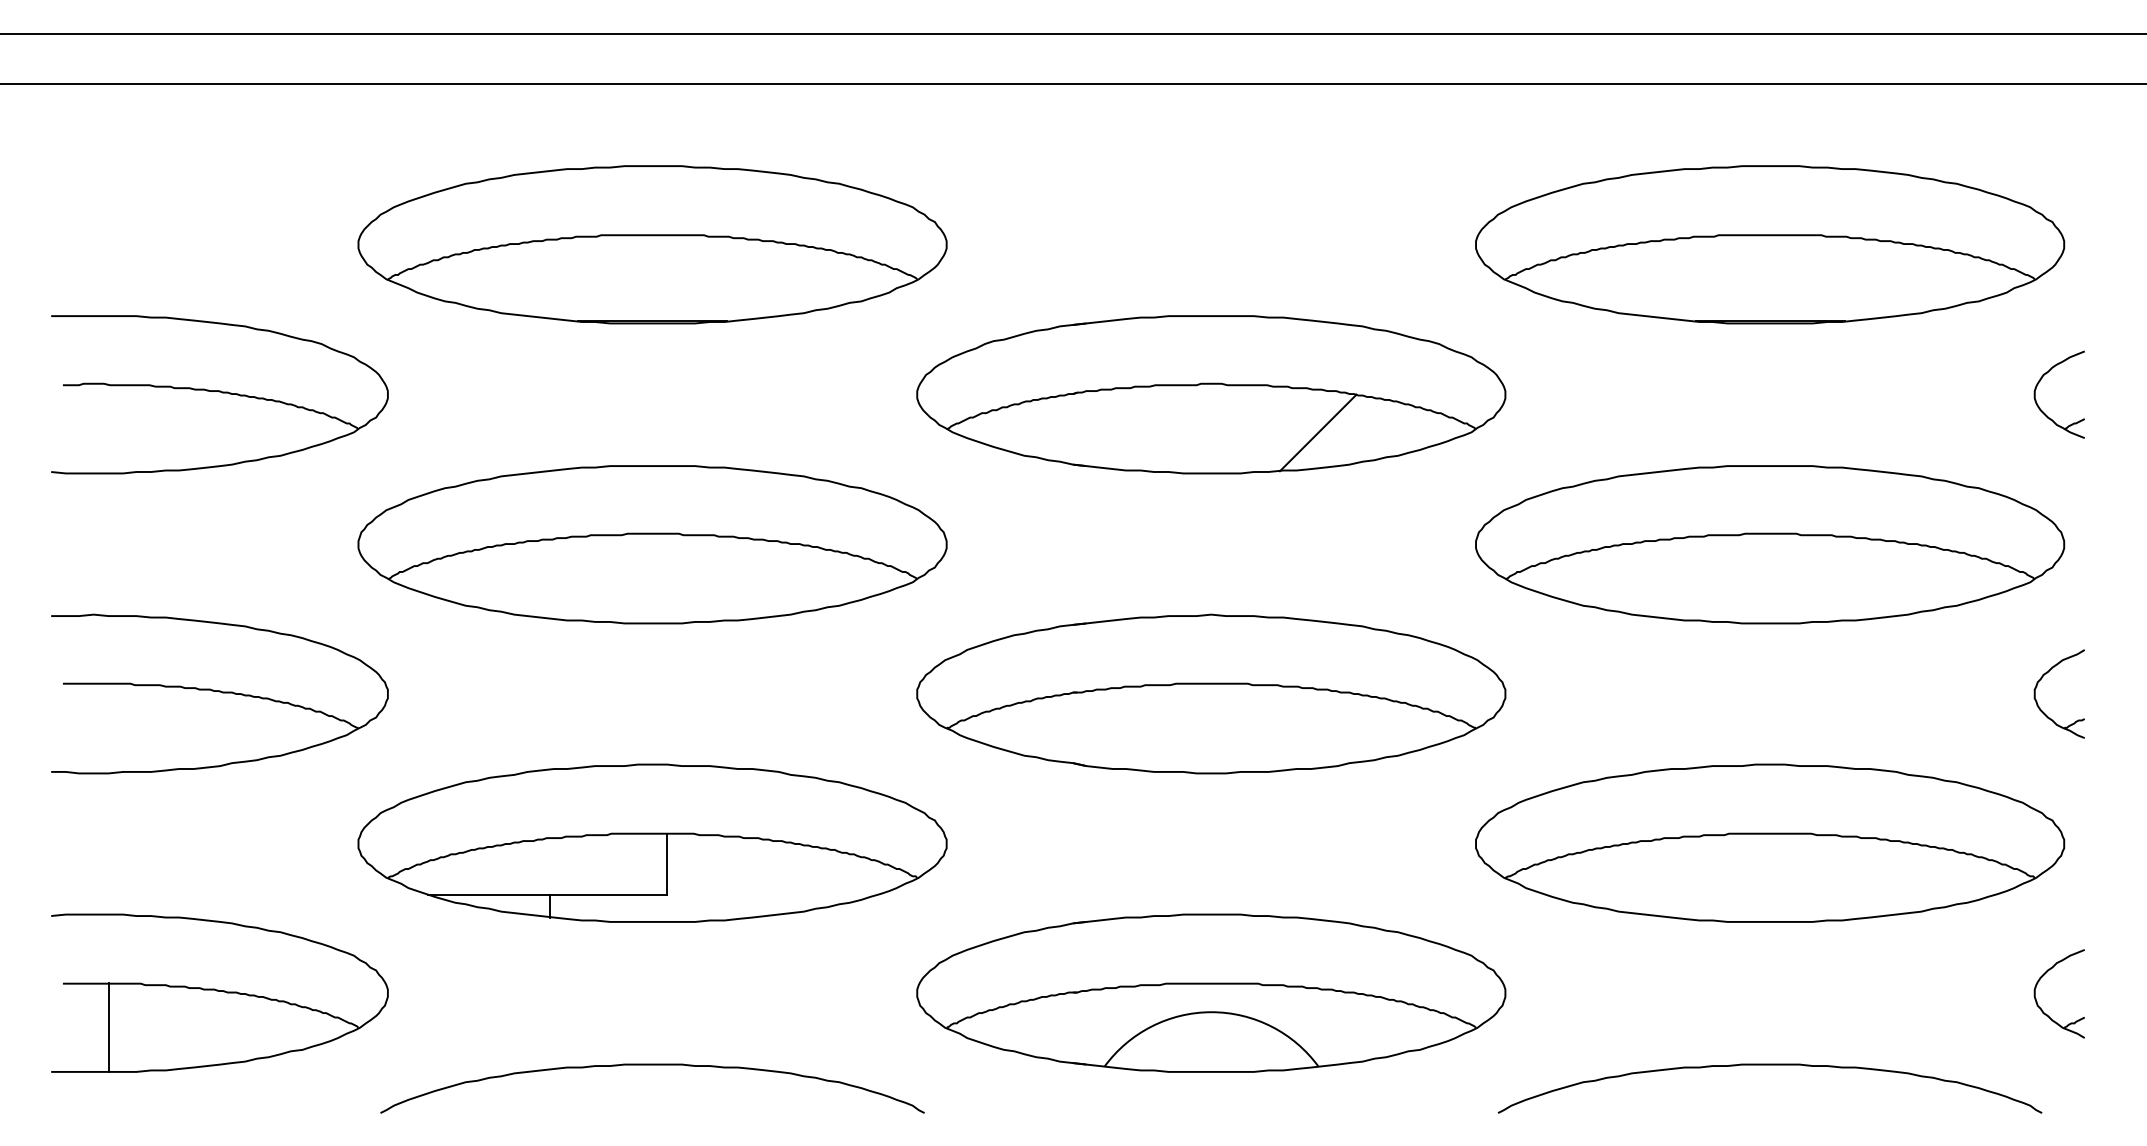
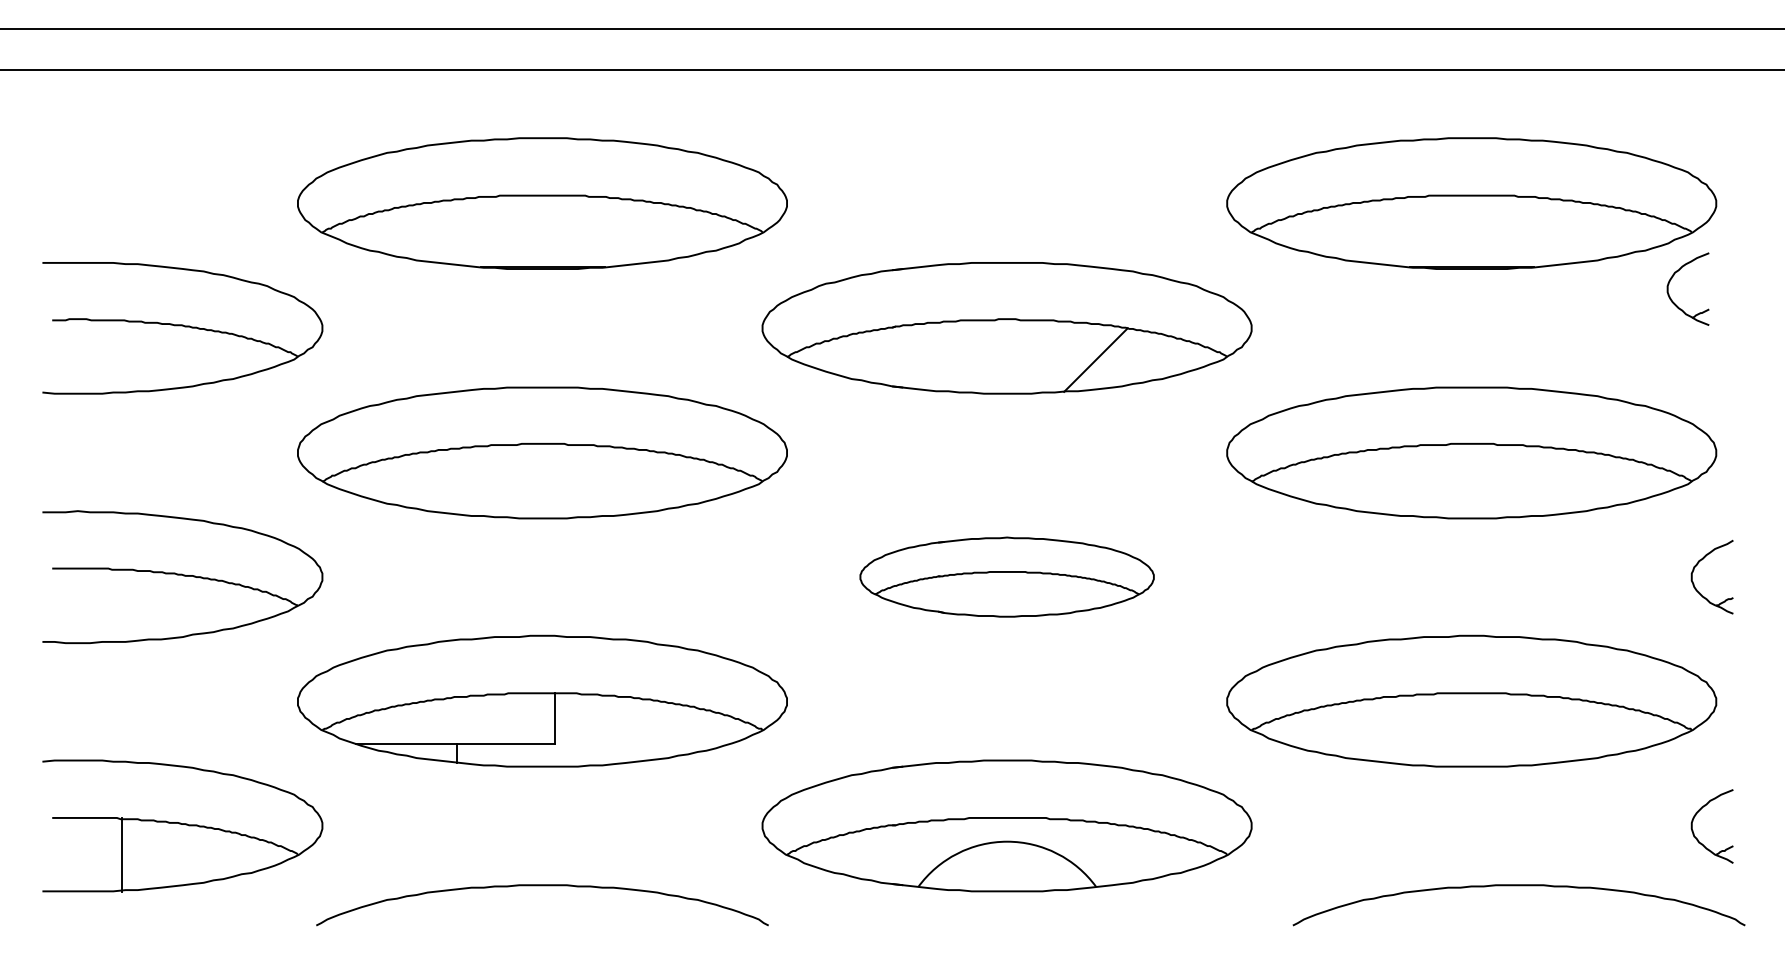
part: (2040, 381) -> (1672, 278), moved
part: (1211, 693) -> (1007, 576), size x0.6
line: (108, 1027) -> (121, 854), moved
curve: (1769, 1065) -> (1518, 886), moved

